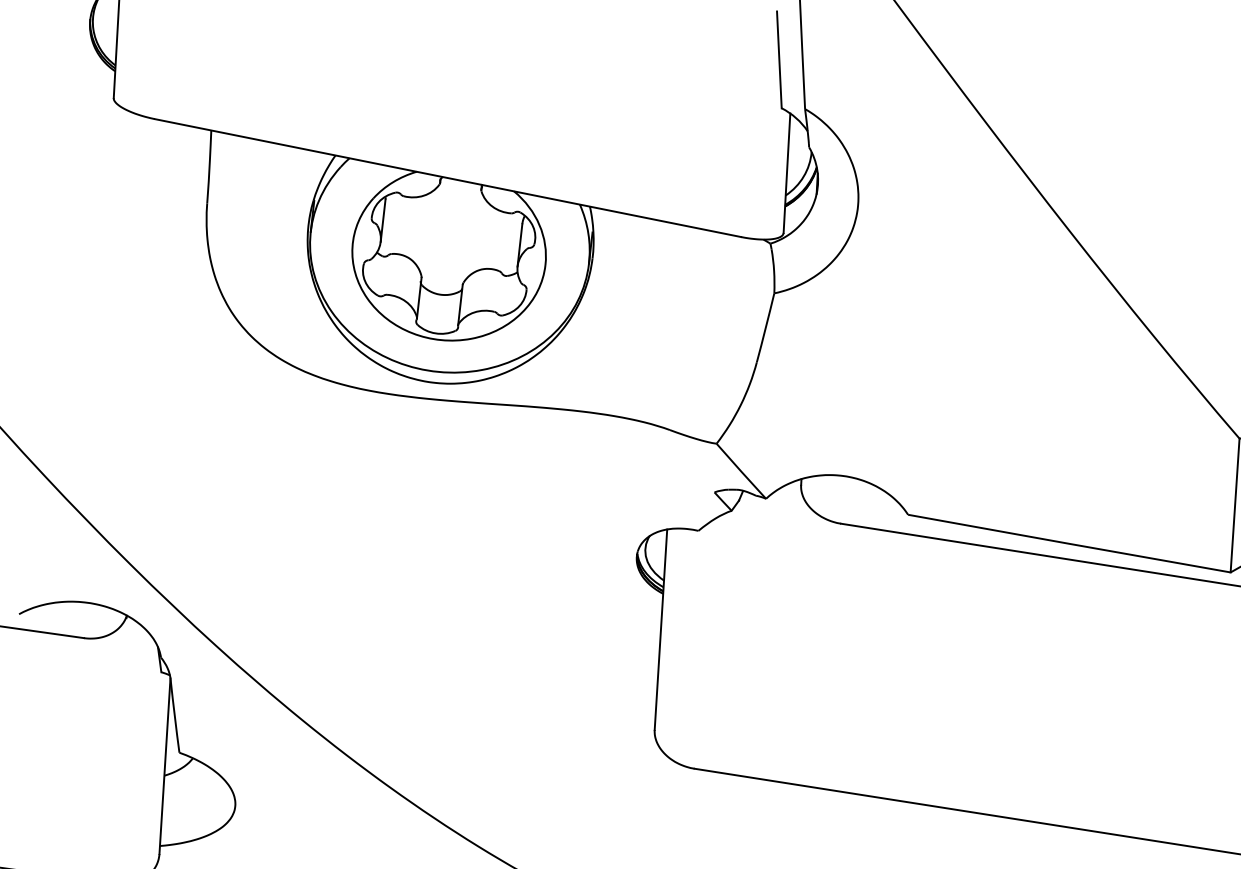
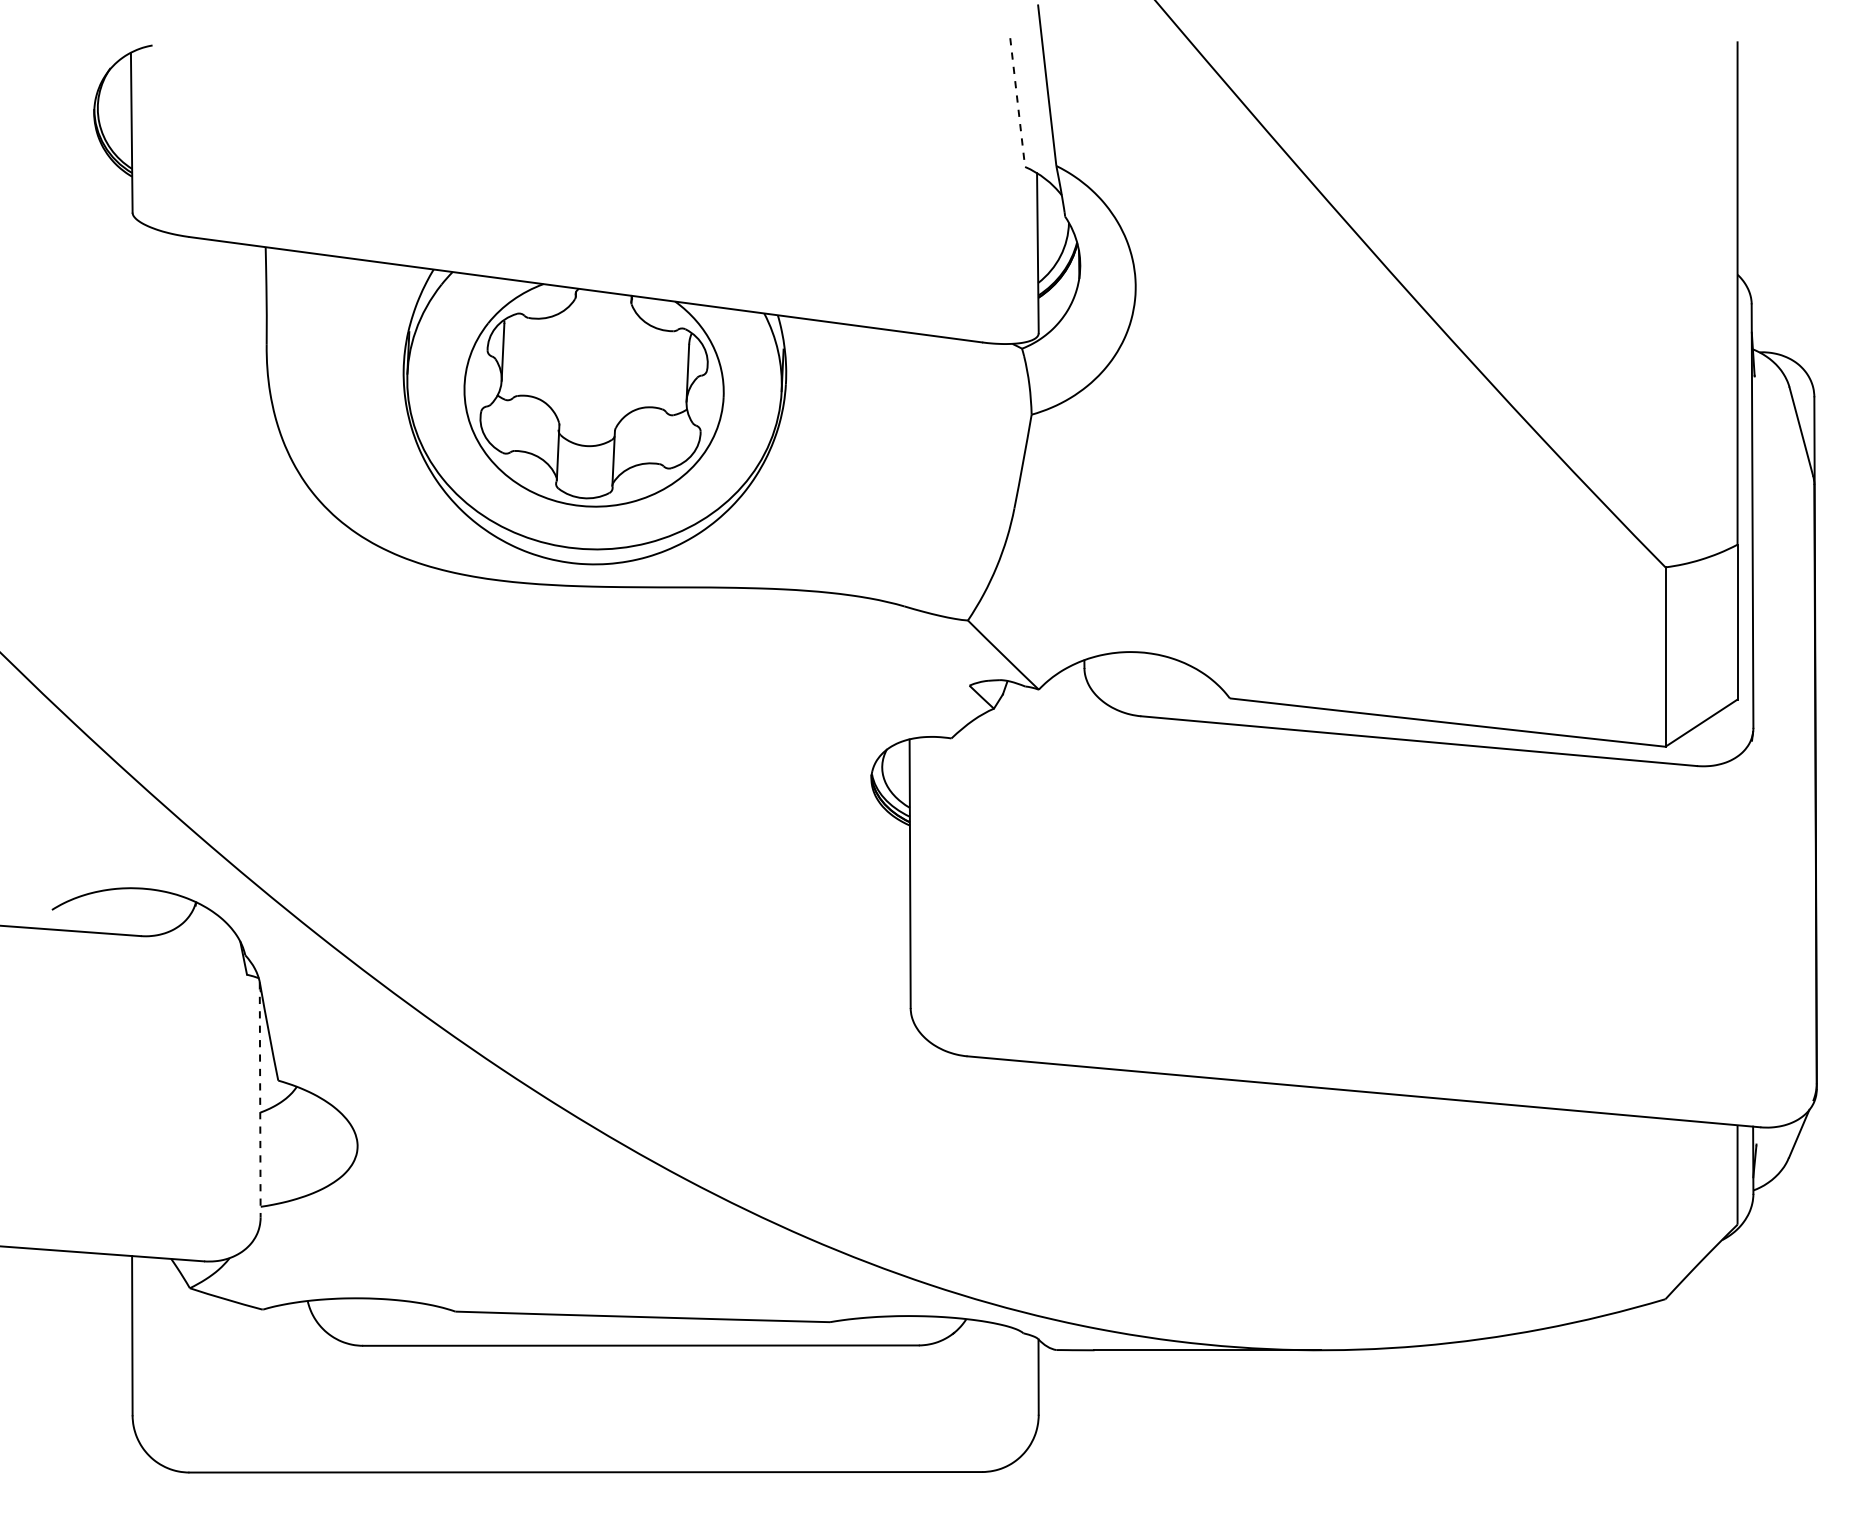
line: (779, 59) -> (1017, 102), solid -> dashed
line: (165, 765) -> (260, 1099), solid -> dashed

